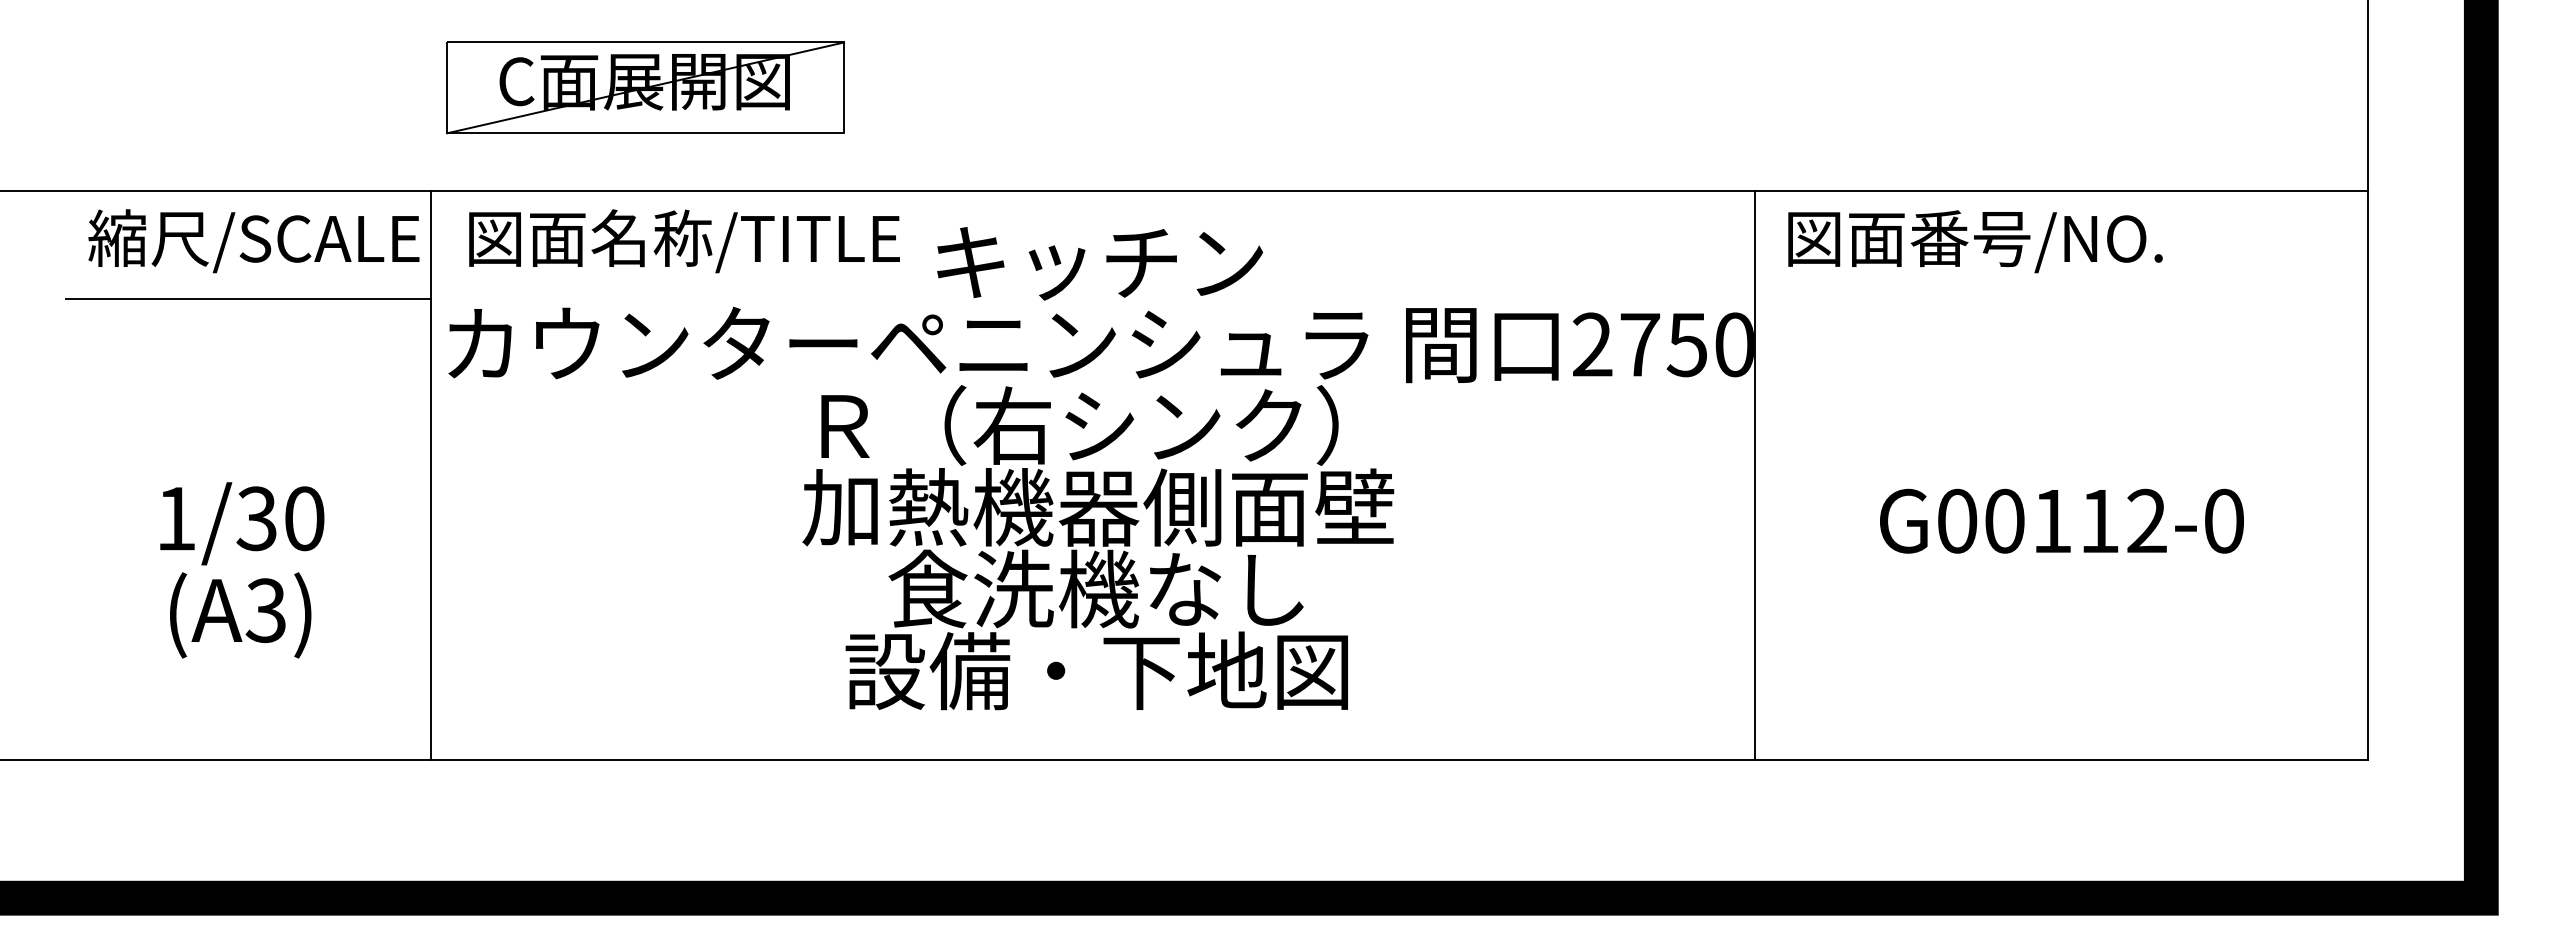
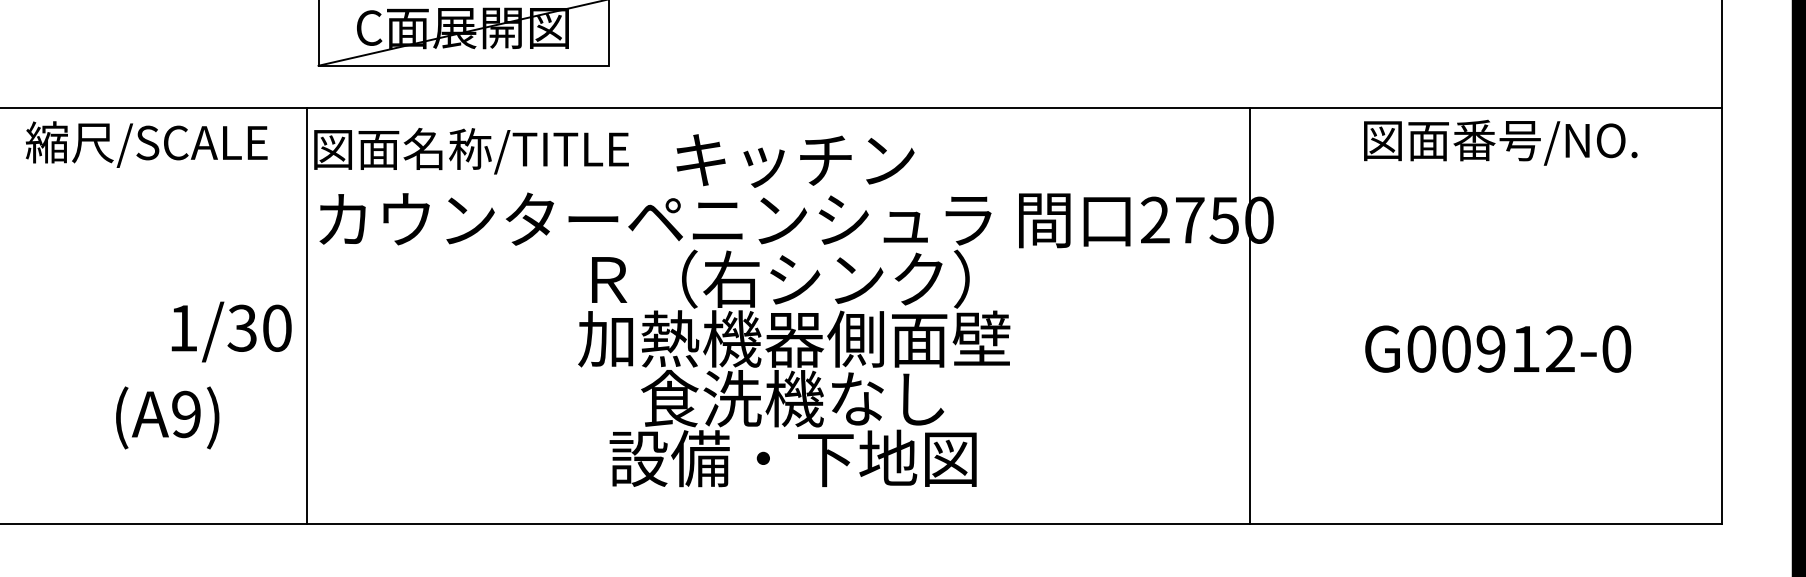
text: (253, 241) -> (146, 144), moved
text: (684, 241) -> (471, 151), moved
text: (1975, 241) -> (1500, 142), moved
line: (248, 298) -> (173, 186), removed
line: (1755, 475) -> (1250, 315), moved
text: (2051, 520) -> (1490, 348), G00112-0 -> G00912-0
text: (242, 523) -> (231, 331), moved
text: (265, 610) -> (185, 414), (A3) -> (A9)

